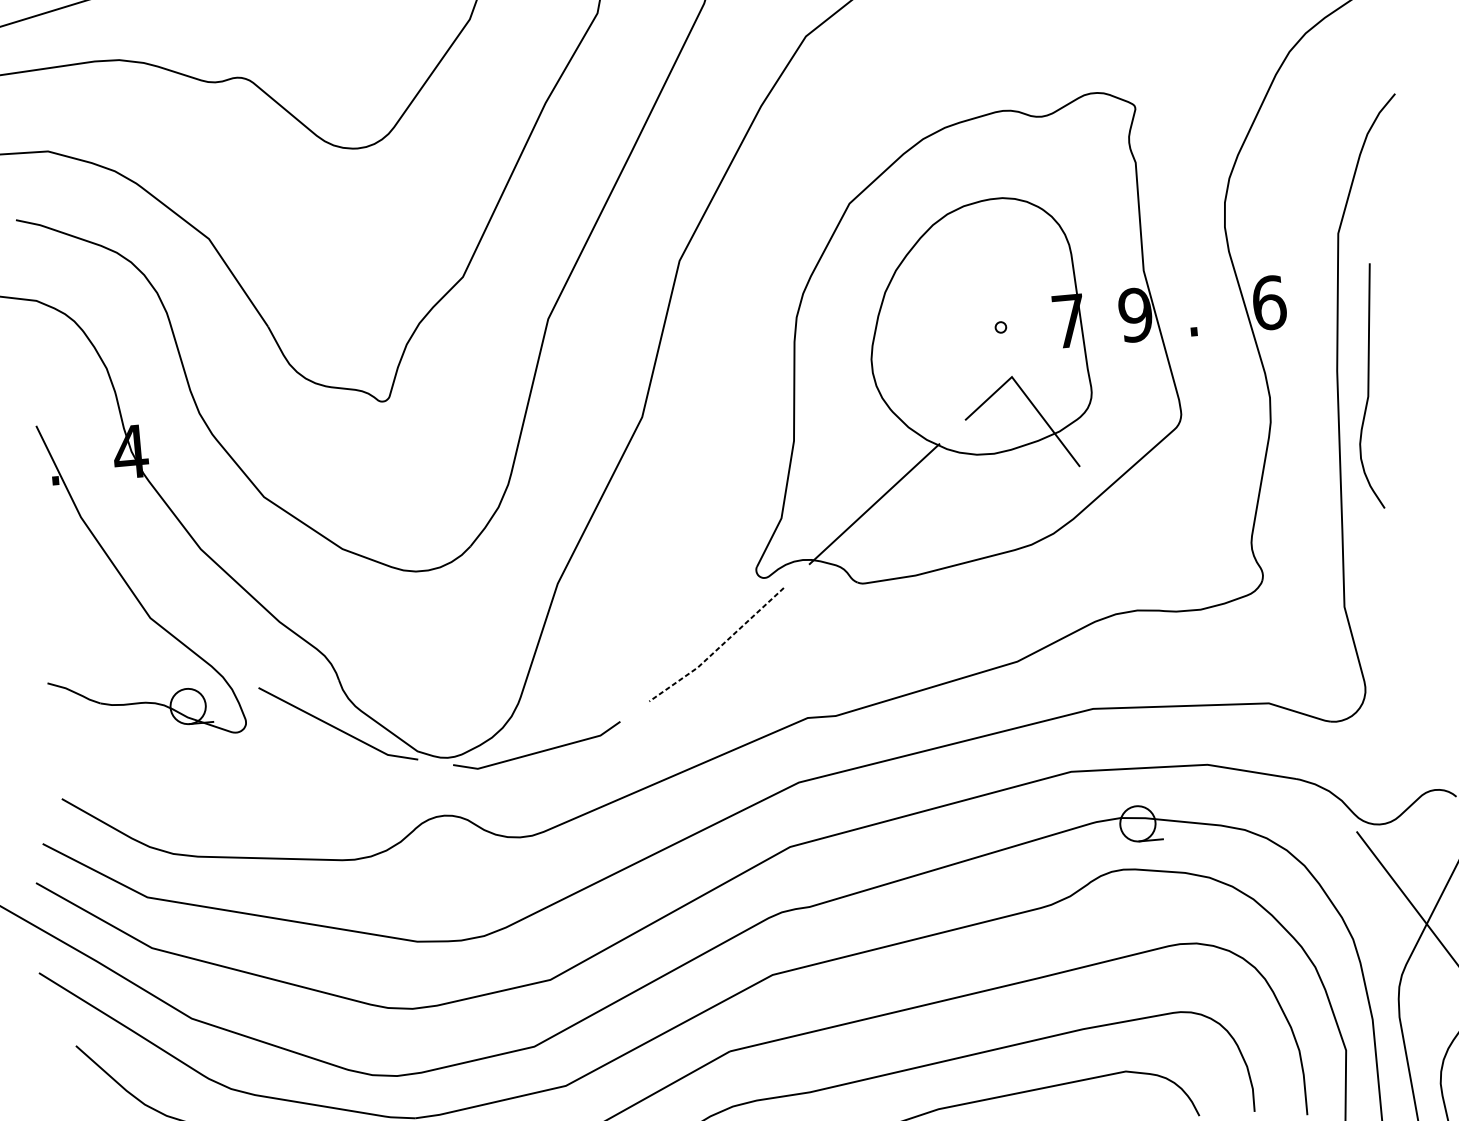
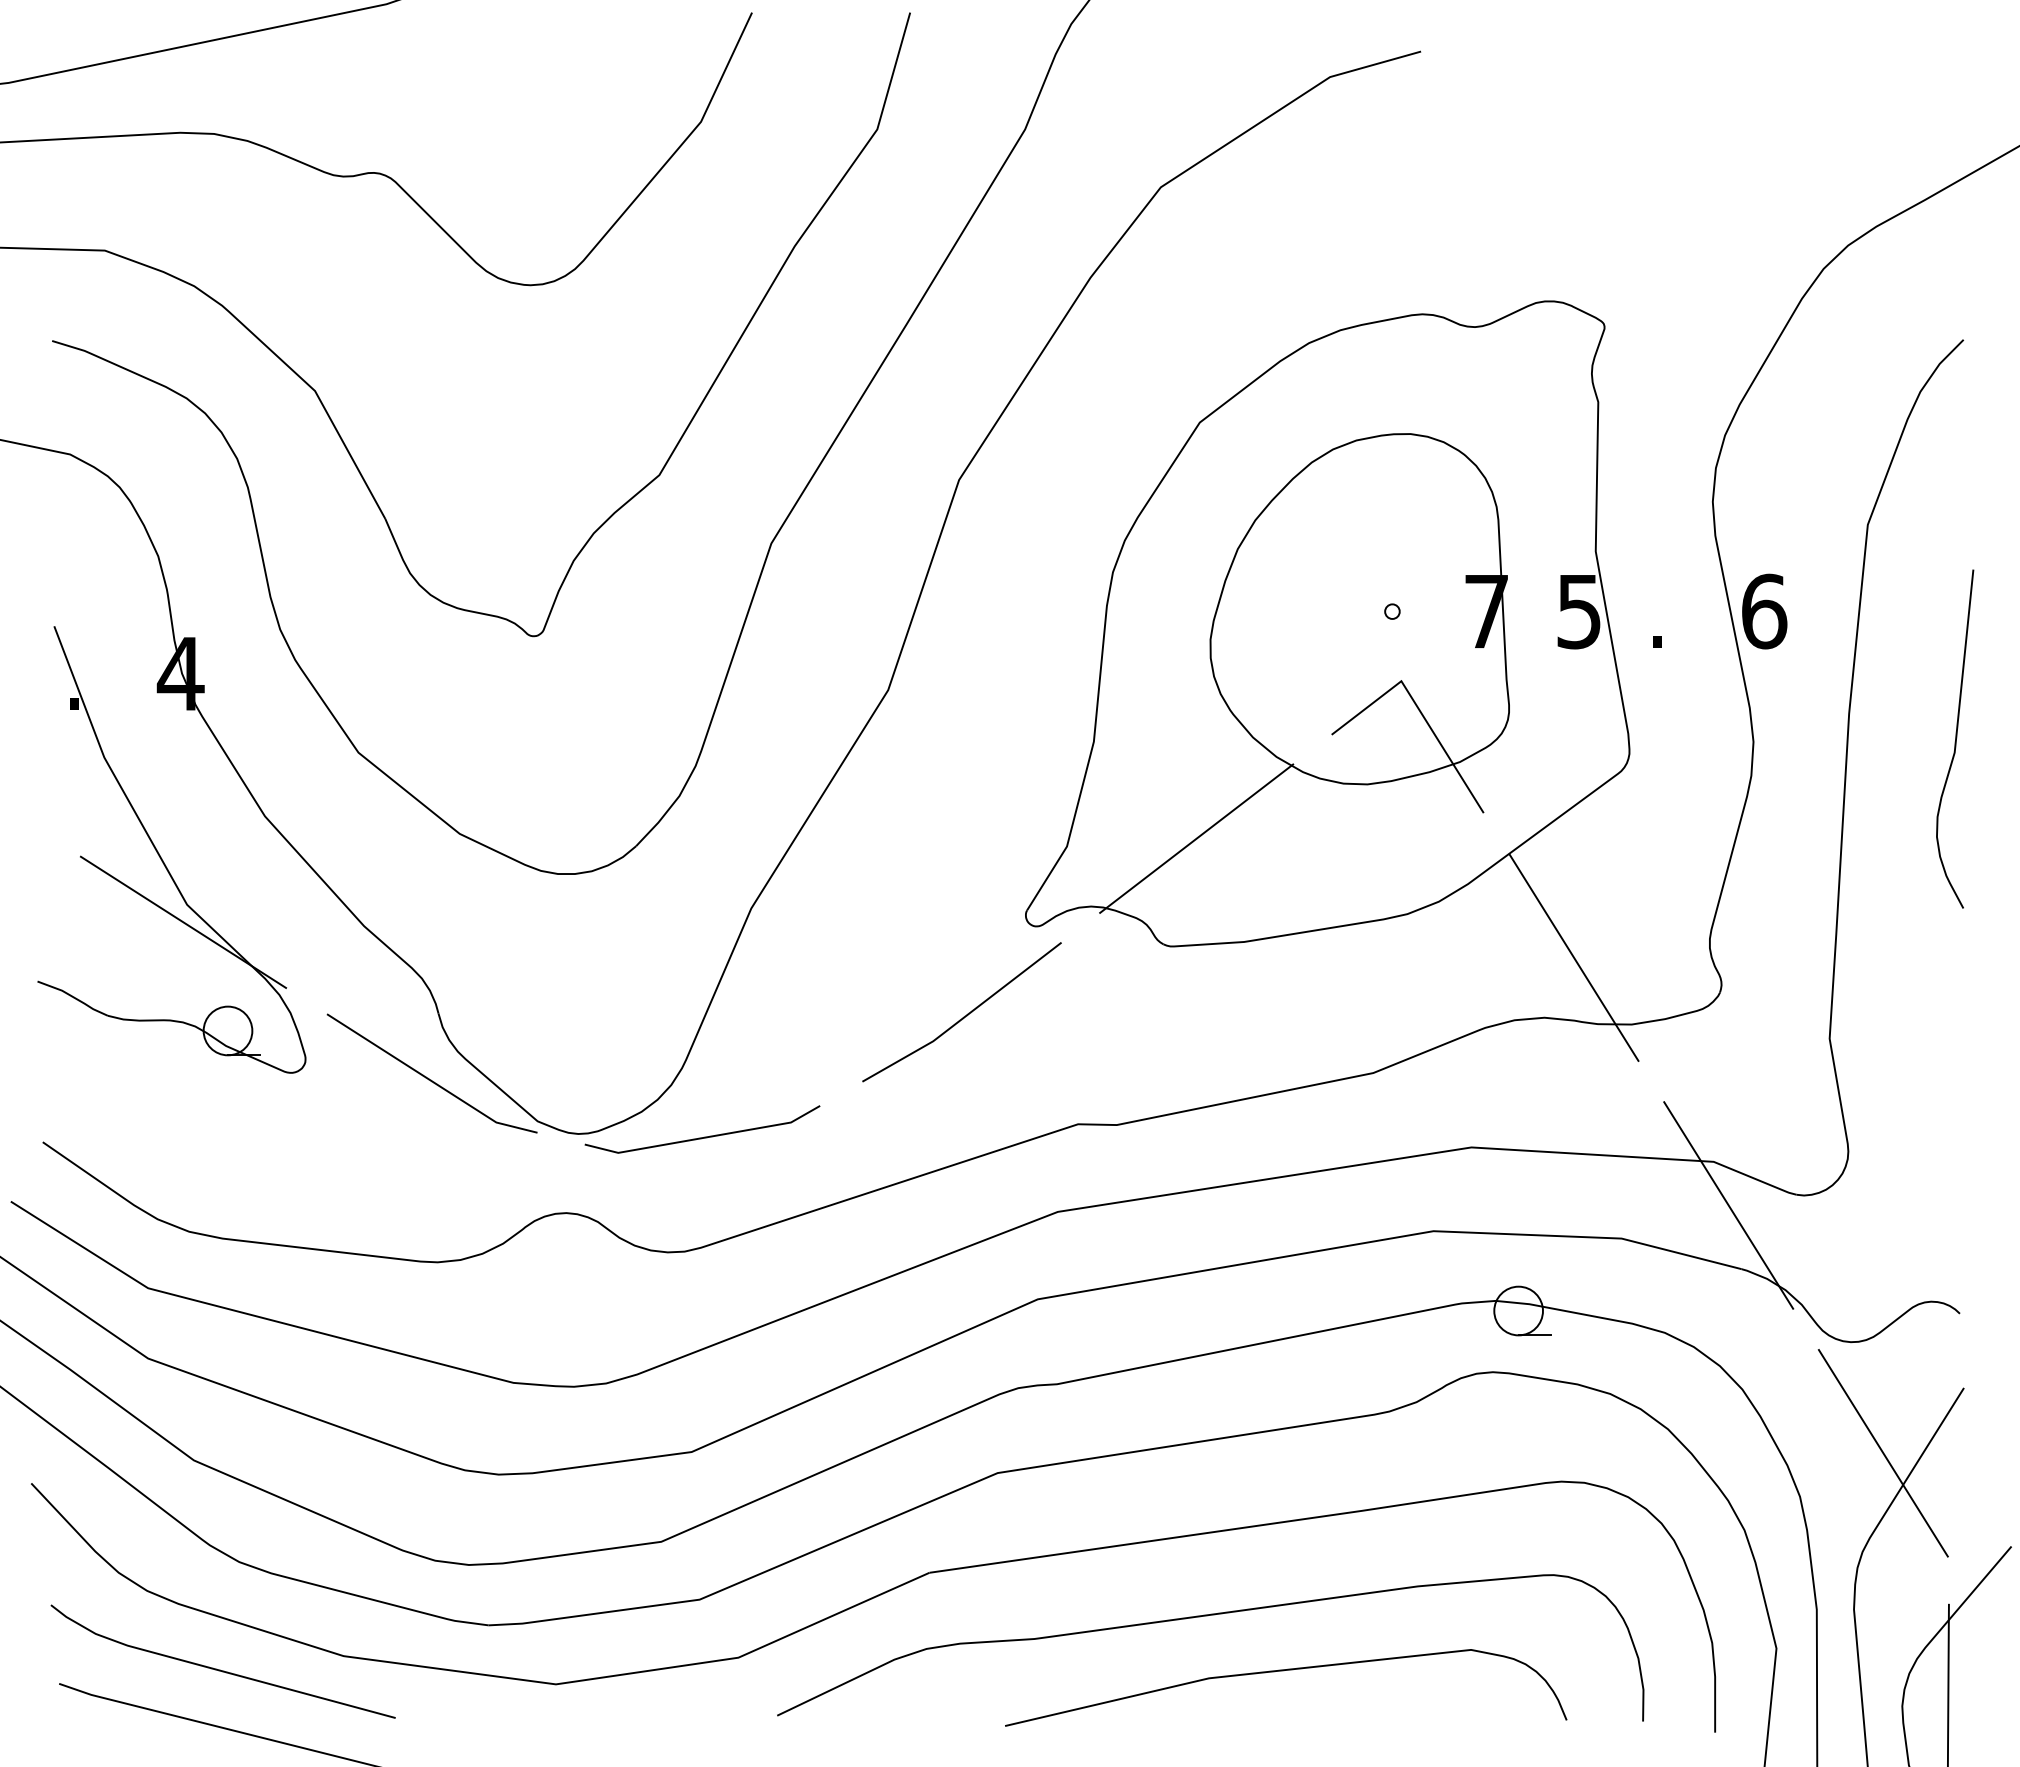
text: (1135, 315) -> (1578, 611), 9 -> 5
curve: (1367, 386) -> (1955, 738), moved
line: (1154, 565) -> (1573, 957), added
line: (148, 630) -> (183, 921), added
line: (718, 648) -> (964, 1017), dashed -> solid
line: (1282, 733) -> (1728, 1205), added

